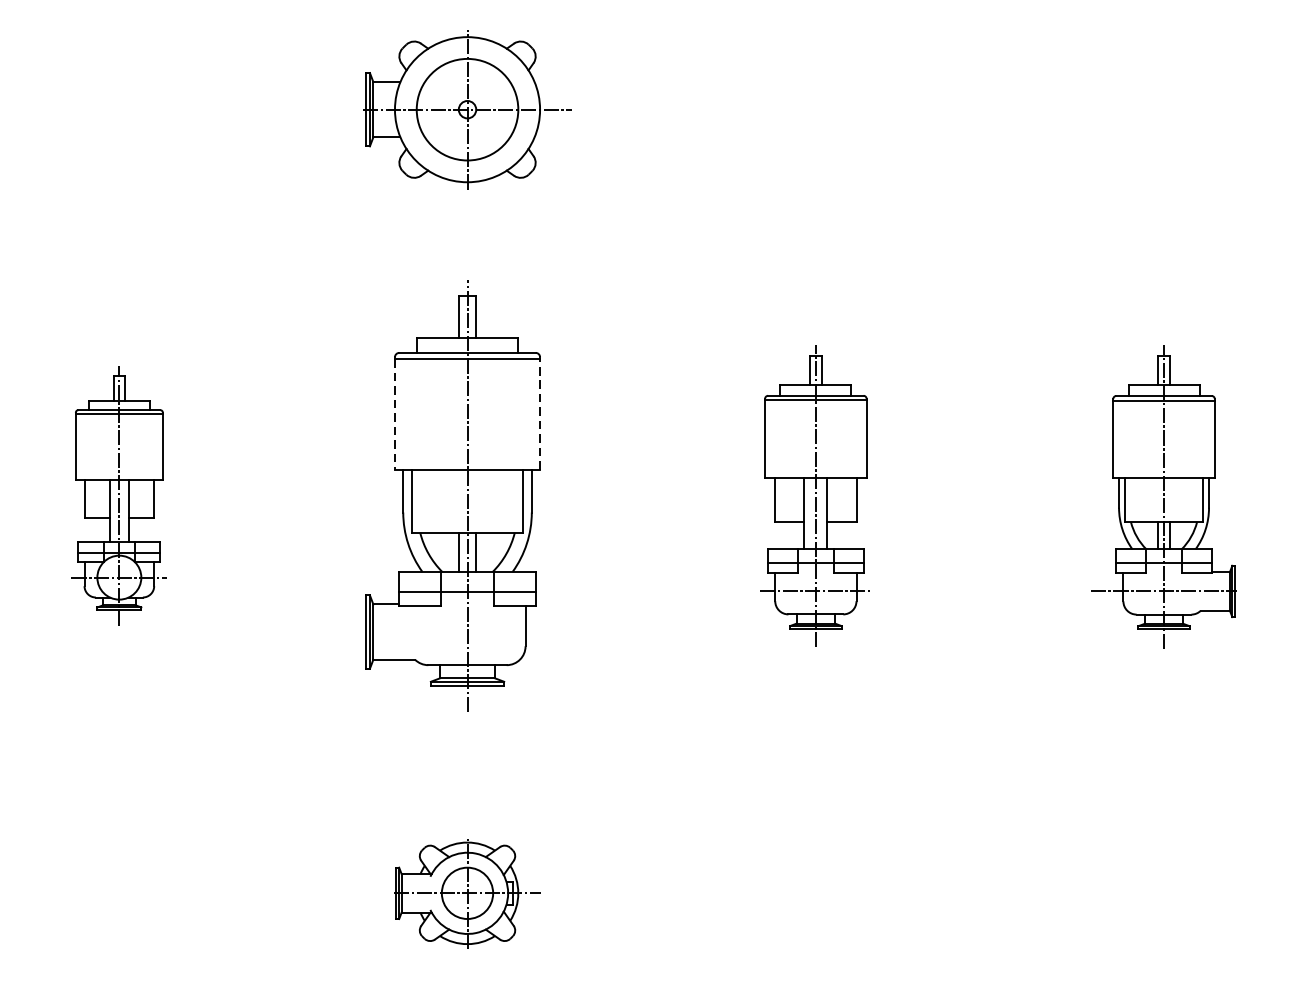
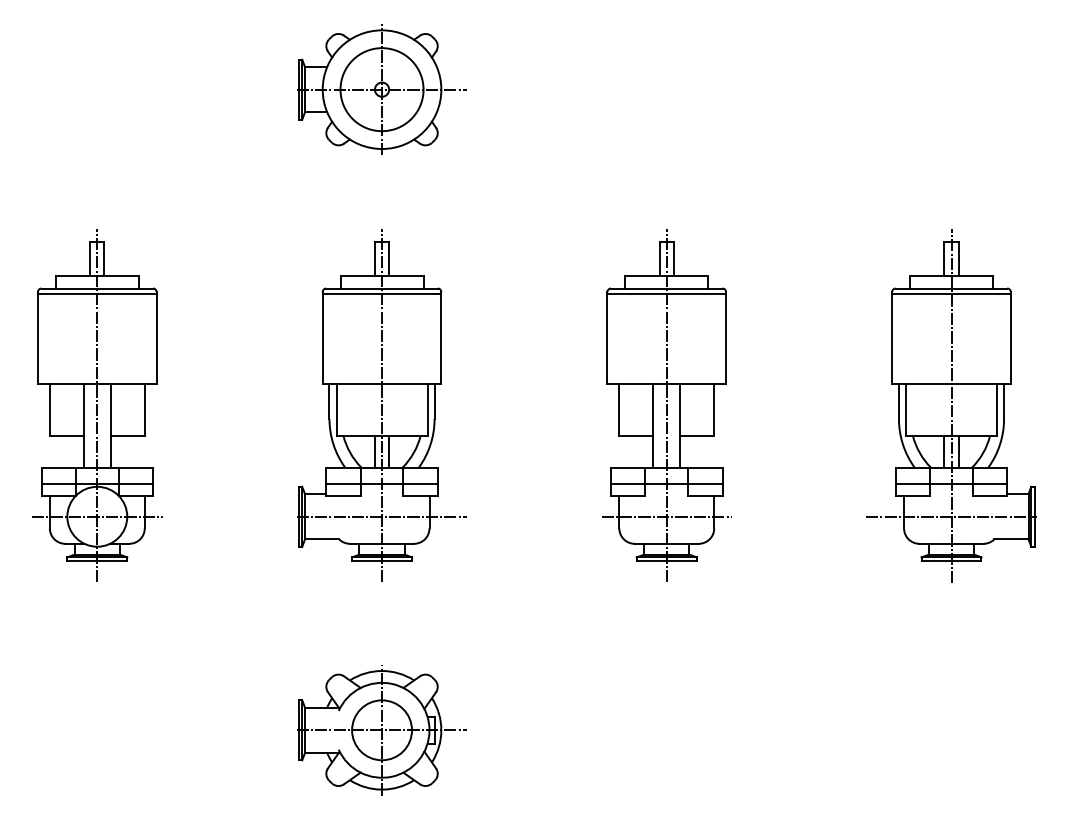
line: (540, 414) -> (441, 338), dashed -> solid
line: (394, 415) -> (322, 339), dashed -> solid
part: (119, 495) -> (97, 405), size x1.67
part: (815, 495) -> (666, 405), size x1.43
part: (1164, 495) -> (951, 405), size x1.43
line: (466, 631) -> (381, 516), added
part: (466, 893) -> (381, 730), size x1.43

